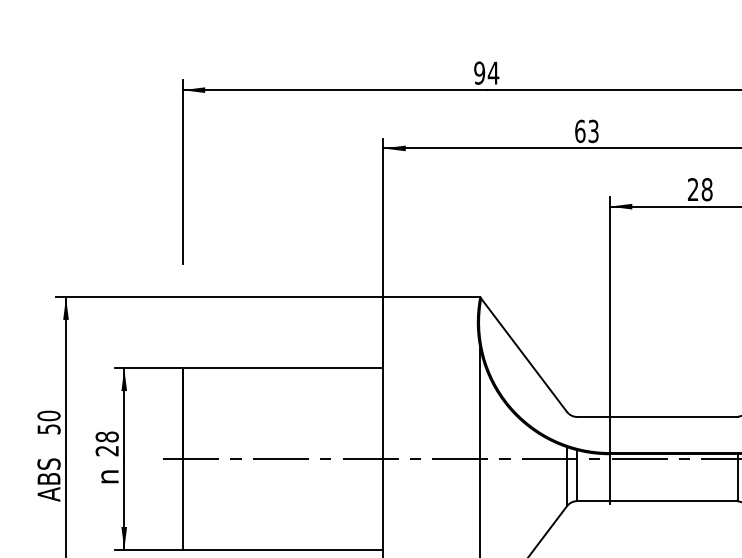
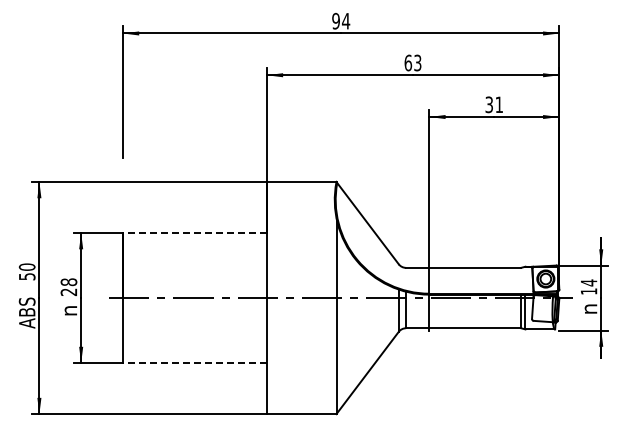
text: (700, 189) -> (494, 104), 28 -> 31
line: (282, 369) -> (194, 233), solid -> dashed
line: (282, 550) -> (194, 363), solid -> dashed

